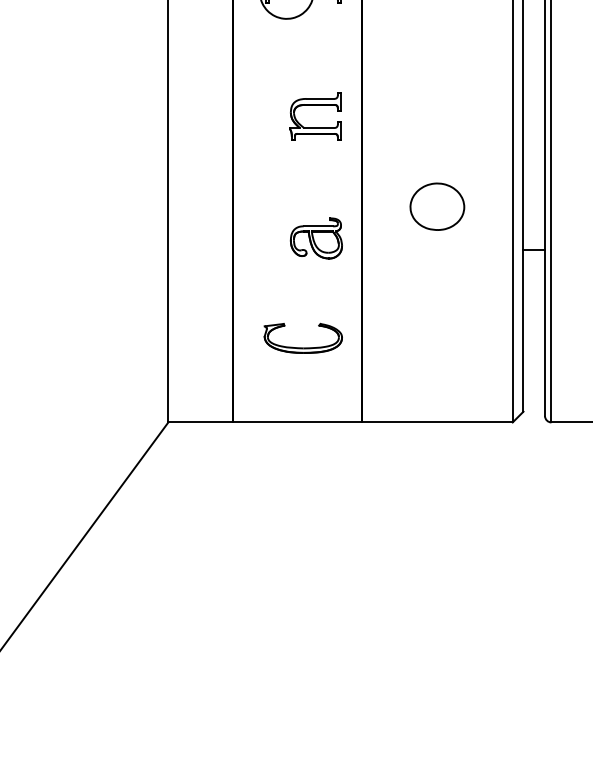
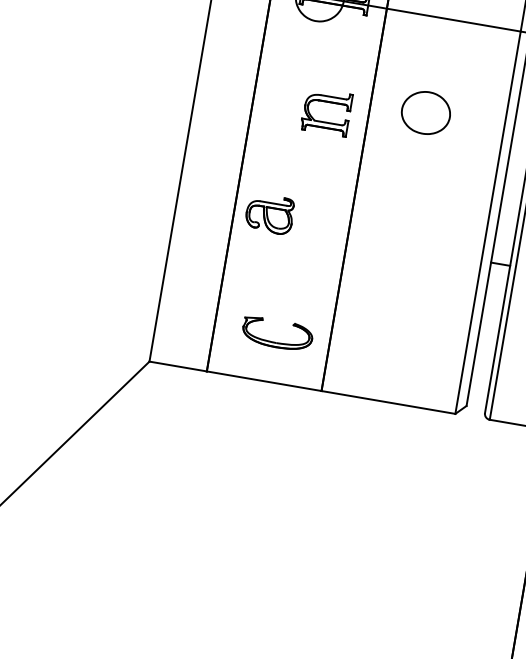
part: (437, 206) -> (426, 112), moved
part: (315, 238) -> (269, 213), moved
part: (302, 347) -> (275, 342), moved

